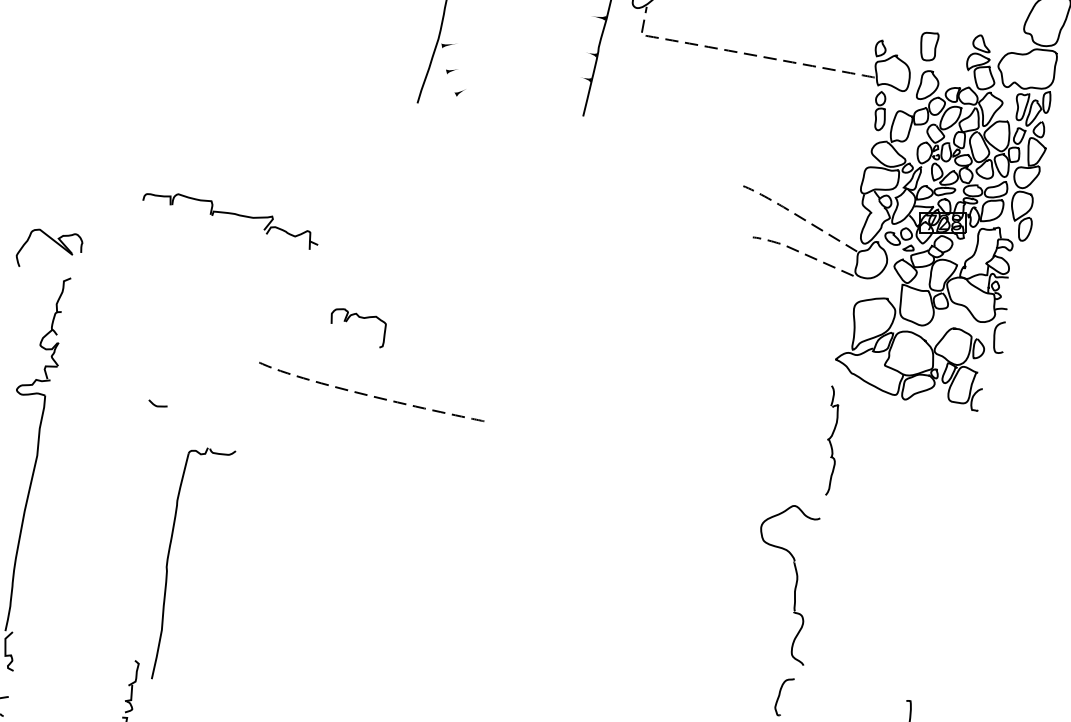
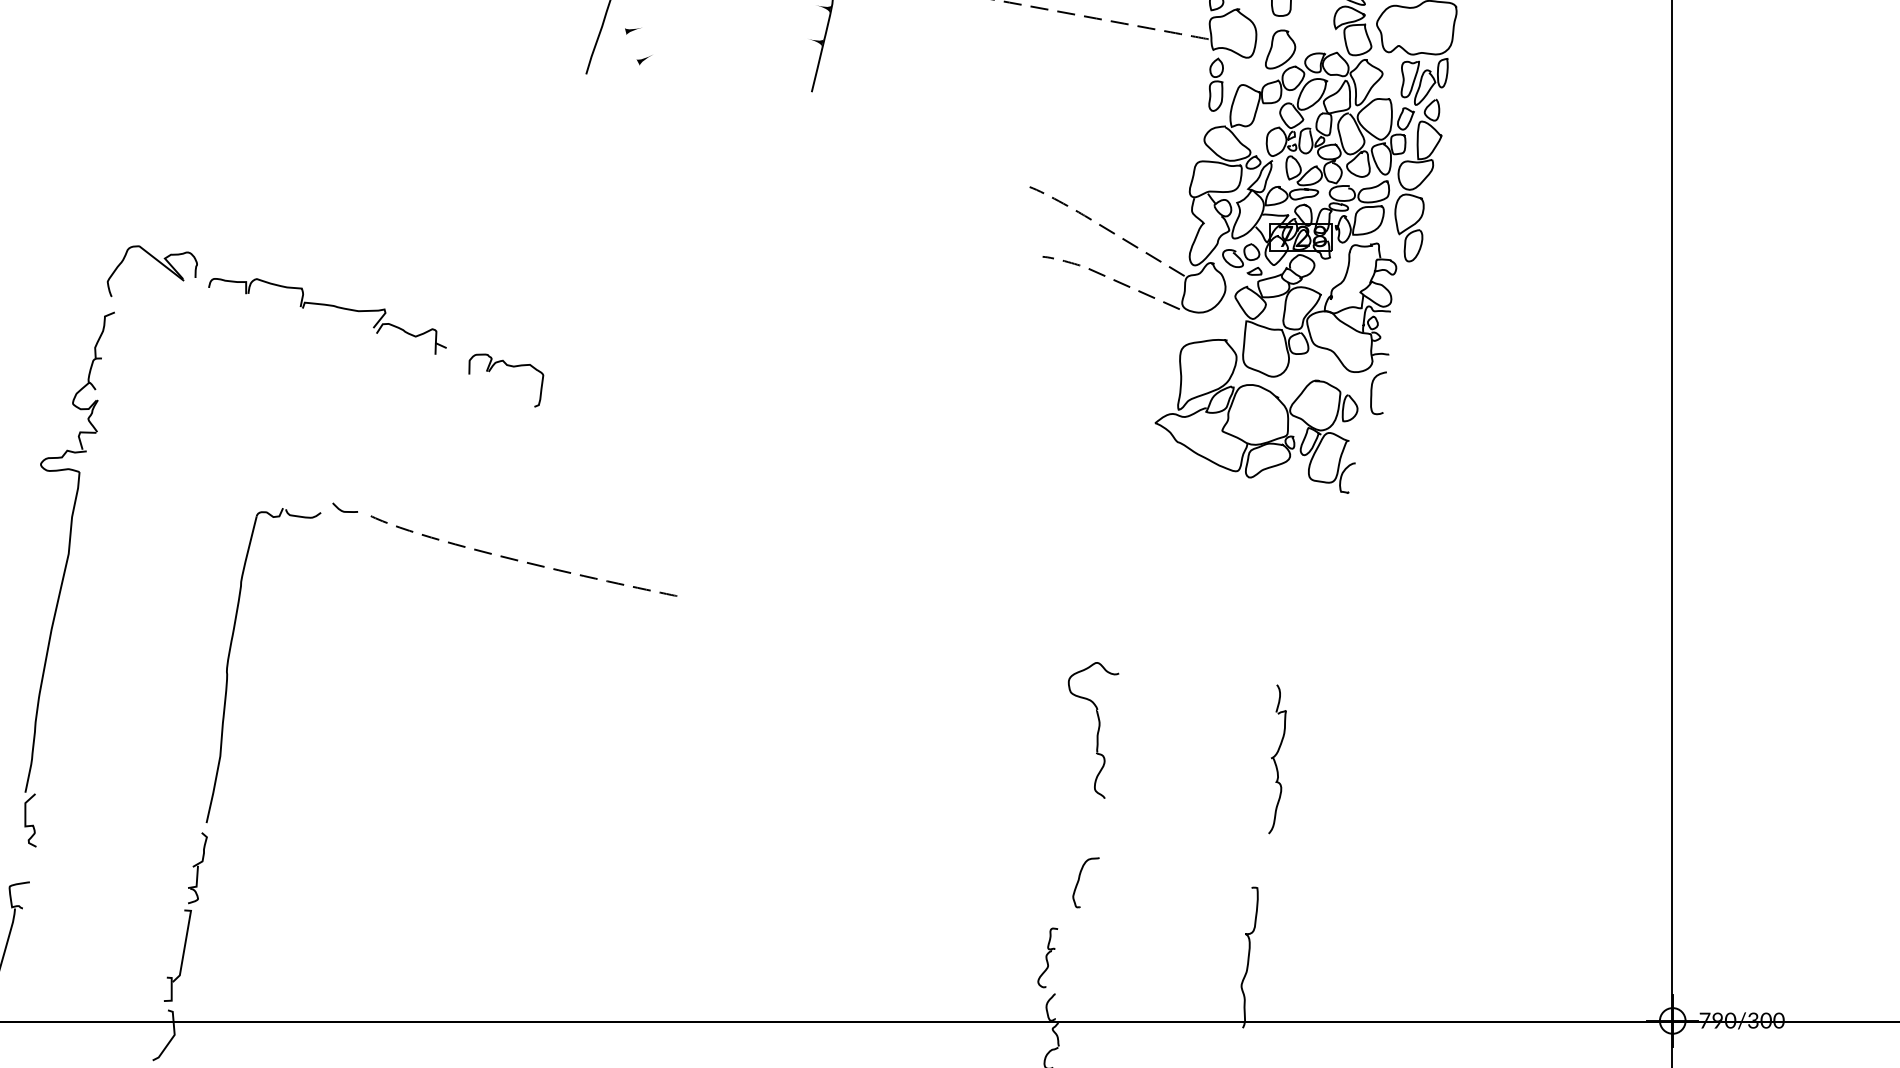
part: (231, 214) -> (328, 306), moved
part: (54, 242) -> (159, 263), moved
curve: (367, 394) -> (518, 559), moved
curve: (156, 405) -> (343, 510), moved
part: (832, 440) -> (1277, 759), moved
part: (168, 558) -> (229, 659), moved
part: (790, 585) -> (1093, 730), size x0.62

